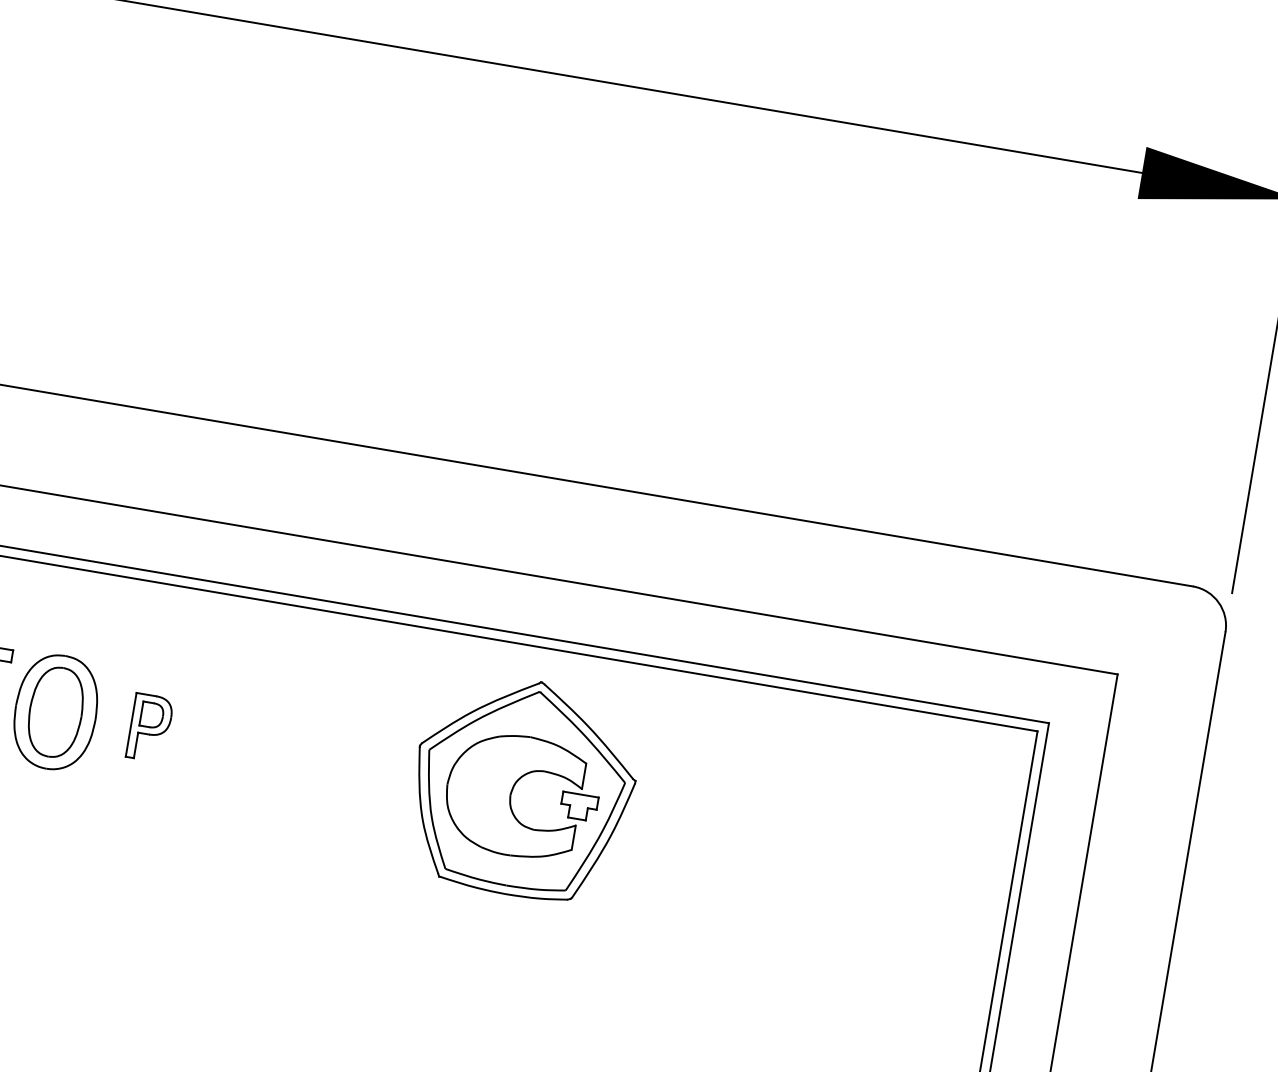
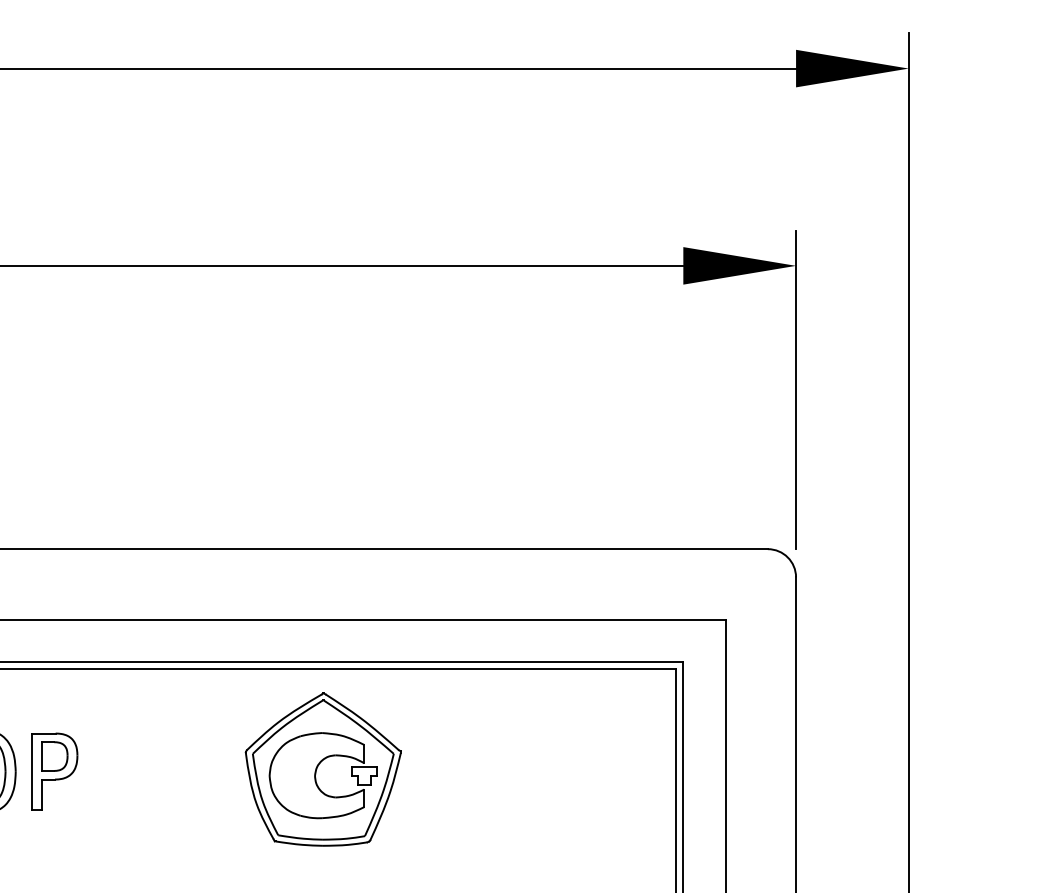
part: (149, 727) -> (54, 771), size x1.67

